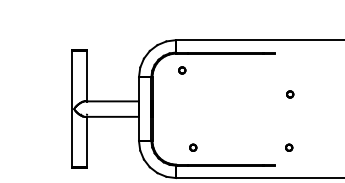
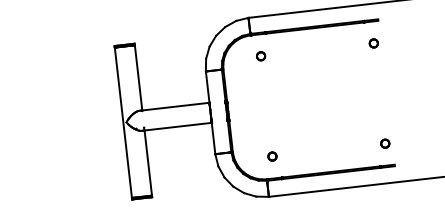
part: (290, 94) -> (374, 43), moved
part: (193, 147) -> (272, 156), moved
part: (289, 147) -> (385, 143), moved

